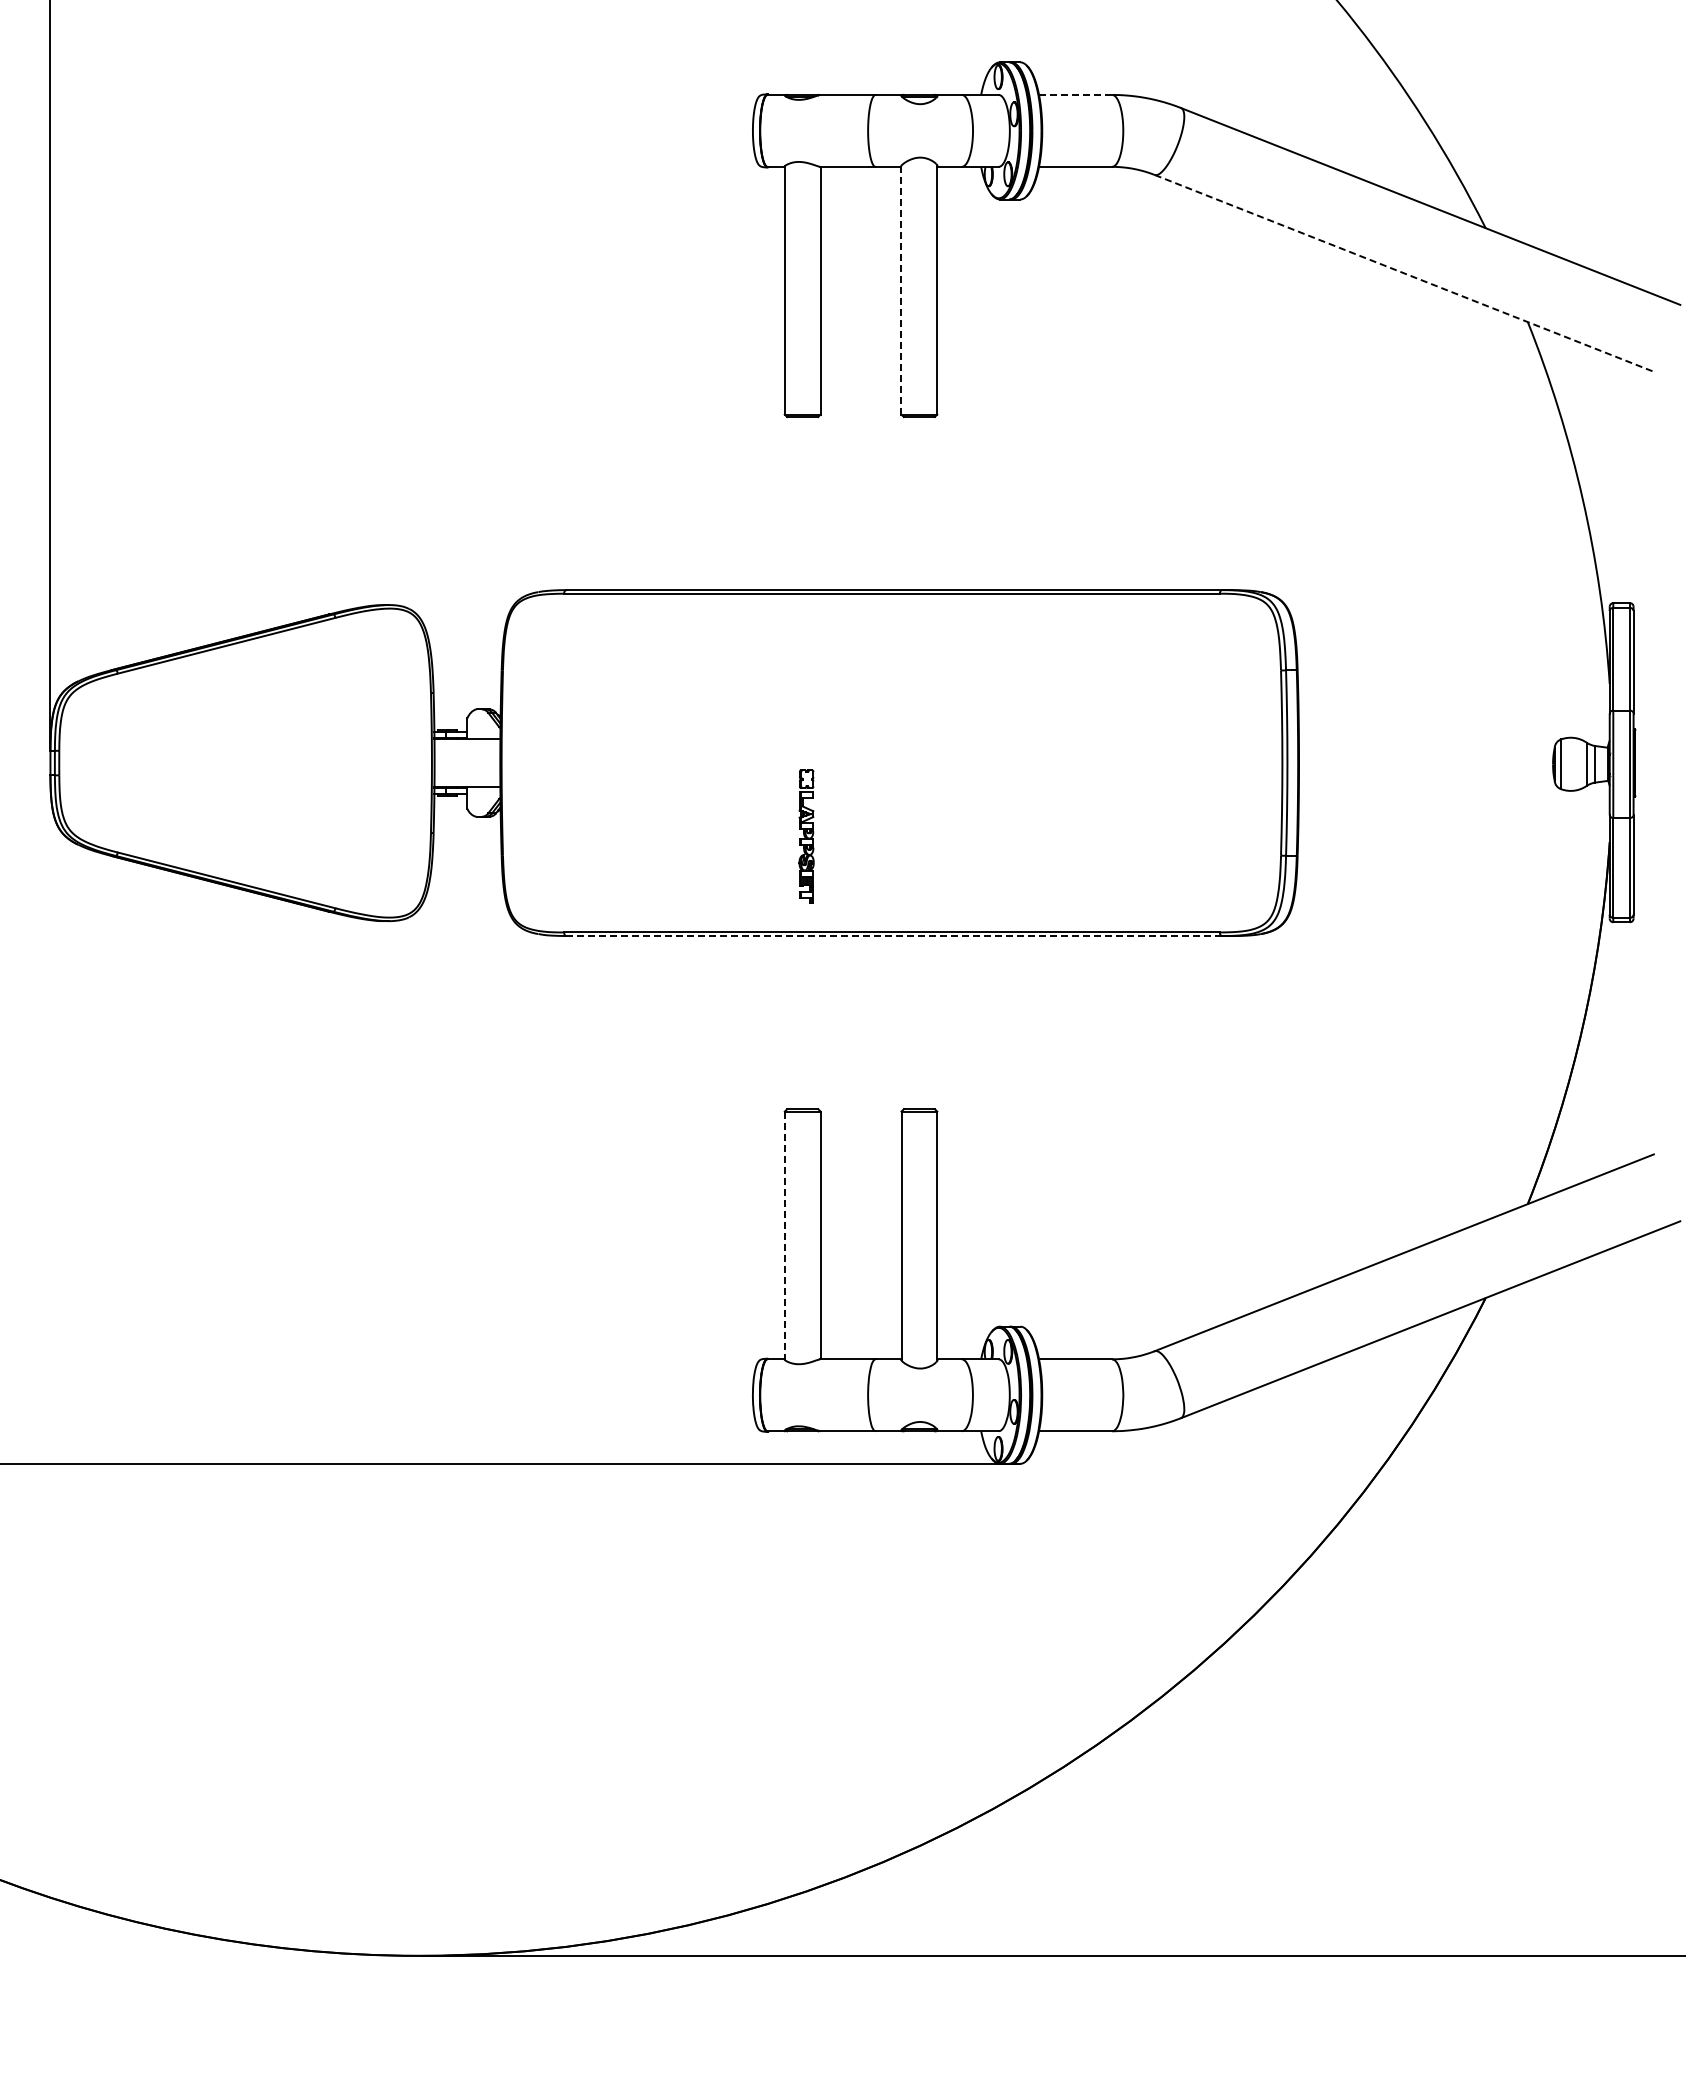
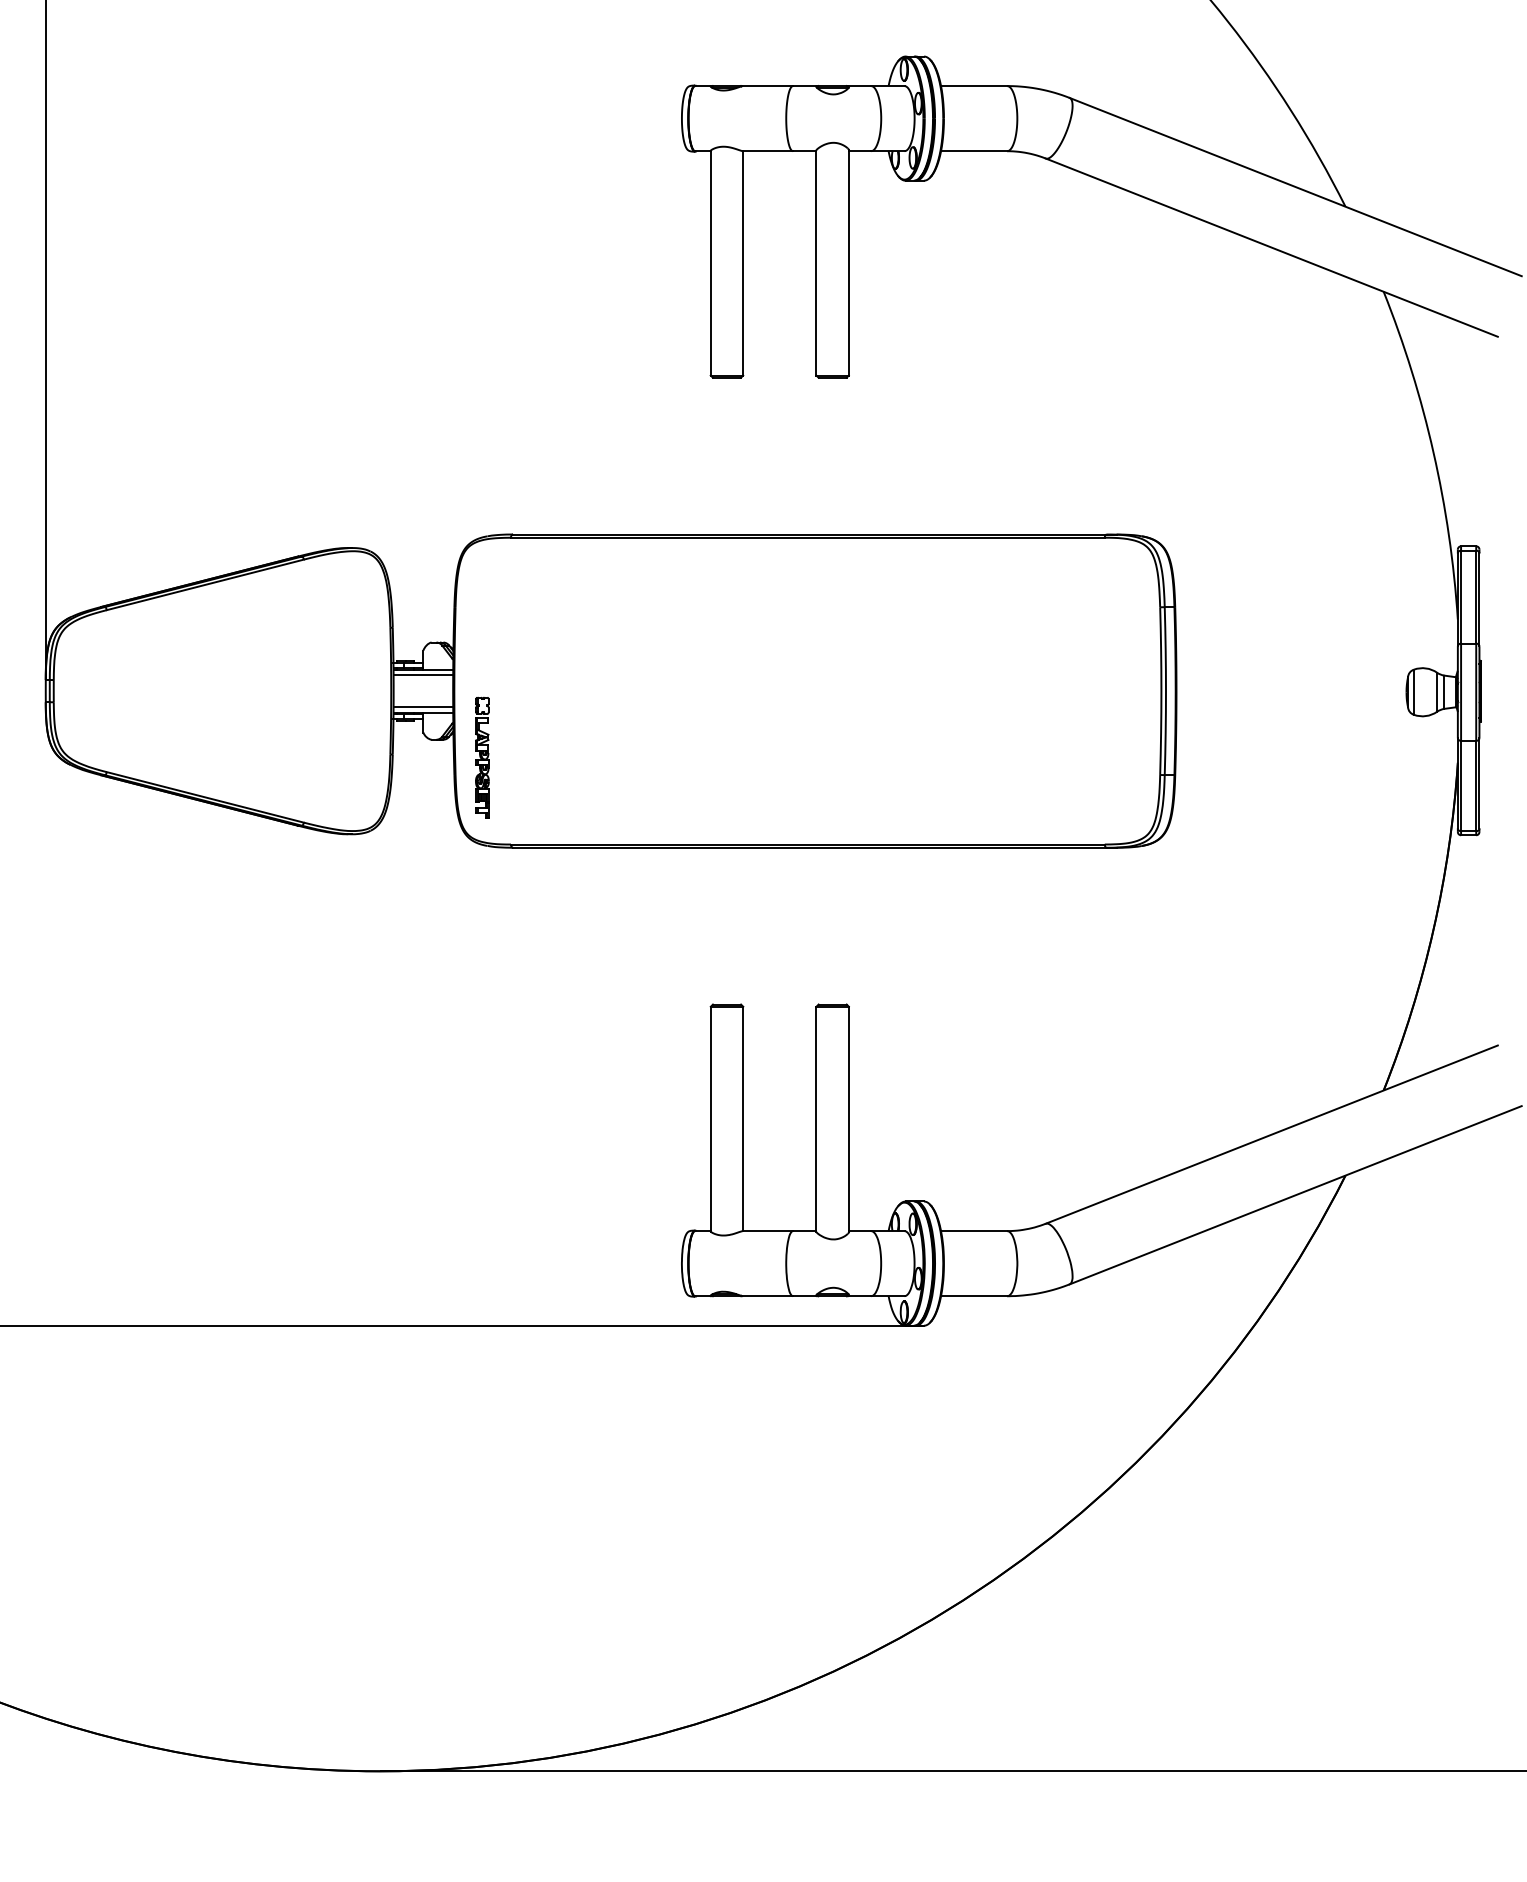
line: (1075, 94) -> (974, 85), dashed -> solid
line: (1404, 273) -> (1271, 247), dashed -> solid
line: (901, 291) -> (816, 264), dashed -> solid
line: (467, 745) -> (423, 675), added
line: (467, 780) -> (423, 706), added
part: (806, 836) -> (482, 757), moved
line: (894, 936) -> (810, 848), dashed -> solid
line: (784, 1236) -> (710, 1119), dashed -> solid

